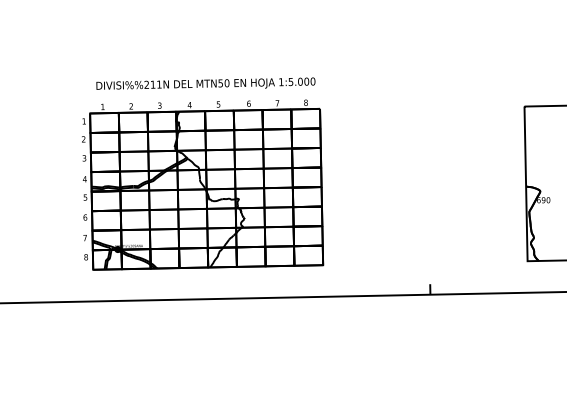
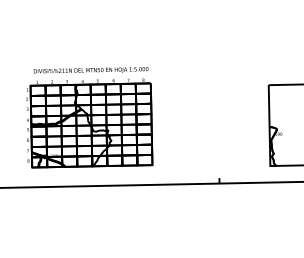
part: (202, 174) -> (89, 117), moved

